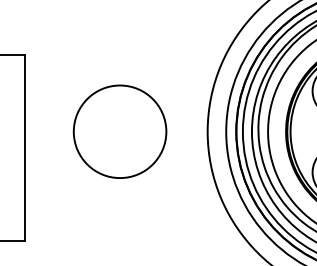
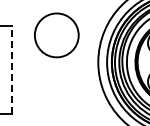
circle: (119, 131) -> (56, 35), moved
line: (24, 146) -> (11, 69), solid -> dashed

